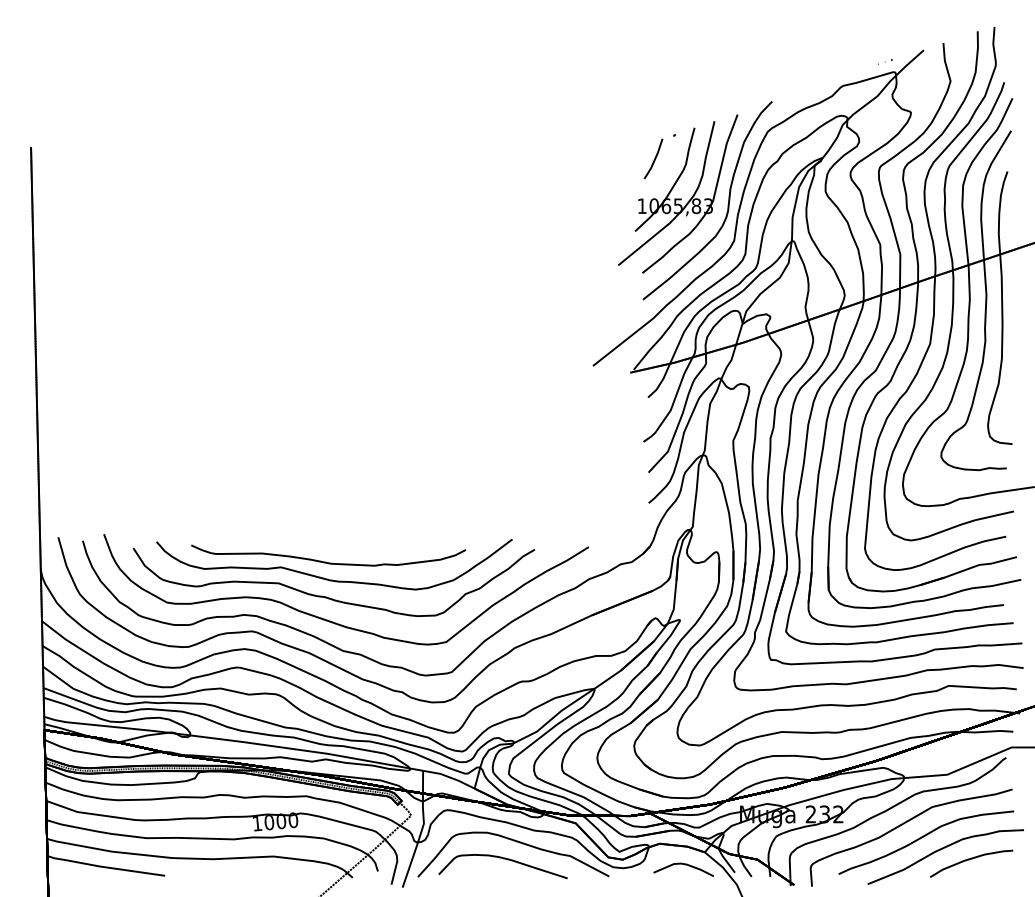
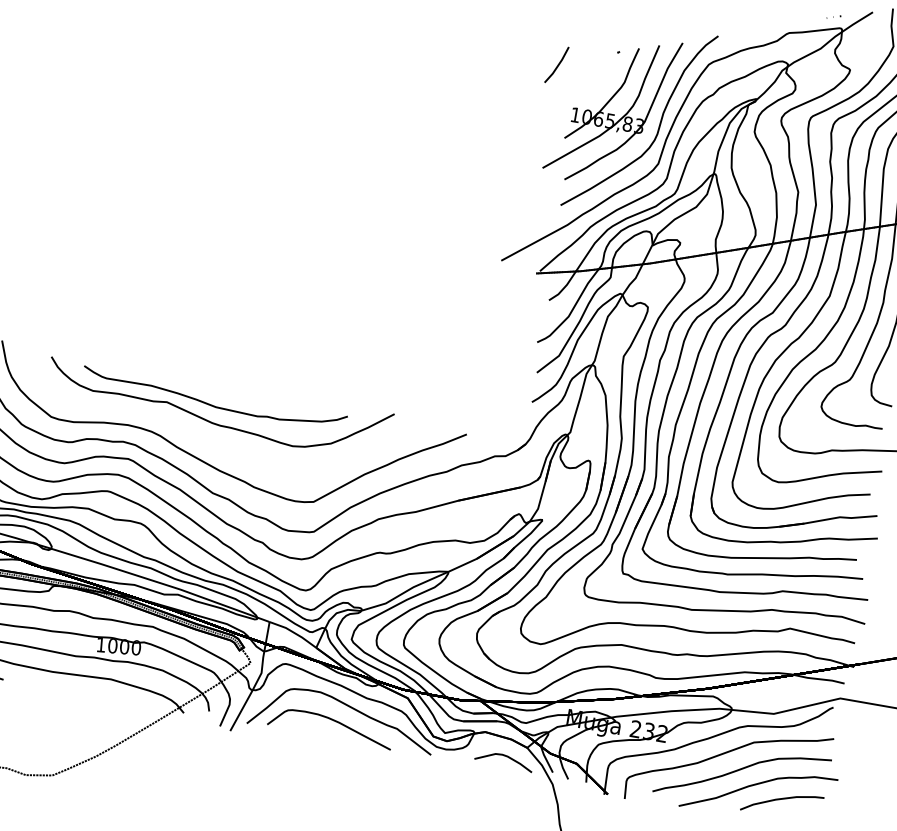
line: (654, 158) -> (557, 64), moved
part: (329, 597) -> (208, 439), removed

